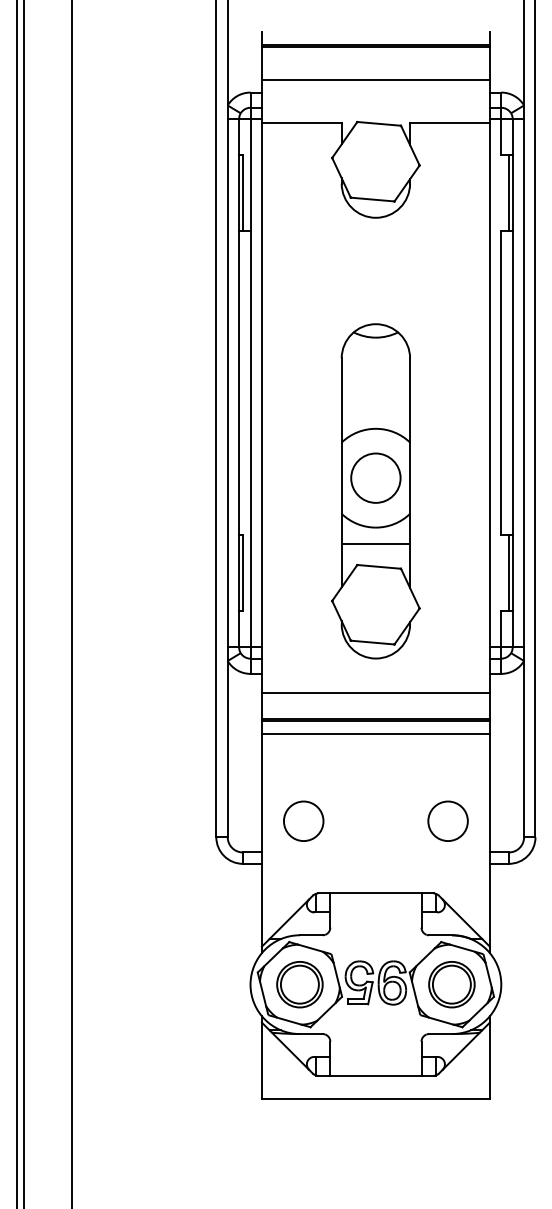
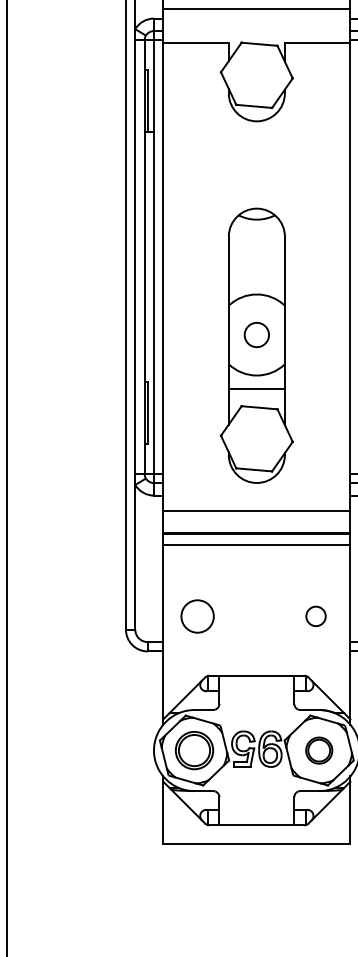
circle: (375, 477) -> (256, 334), size x0.6
circle: (447, 820) -> (315, 615), size x0.6
part: (451, 984) -> (318, 750), size x0.7

